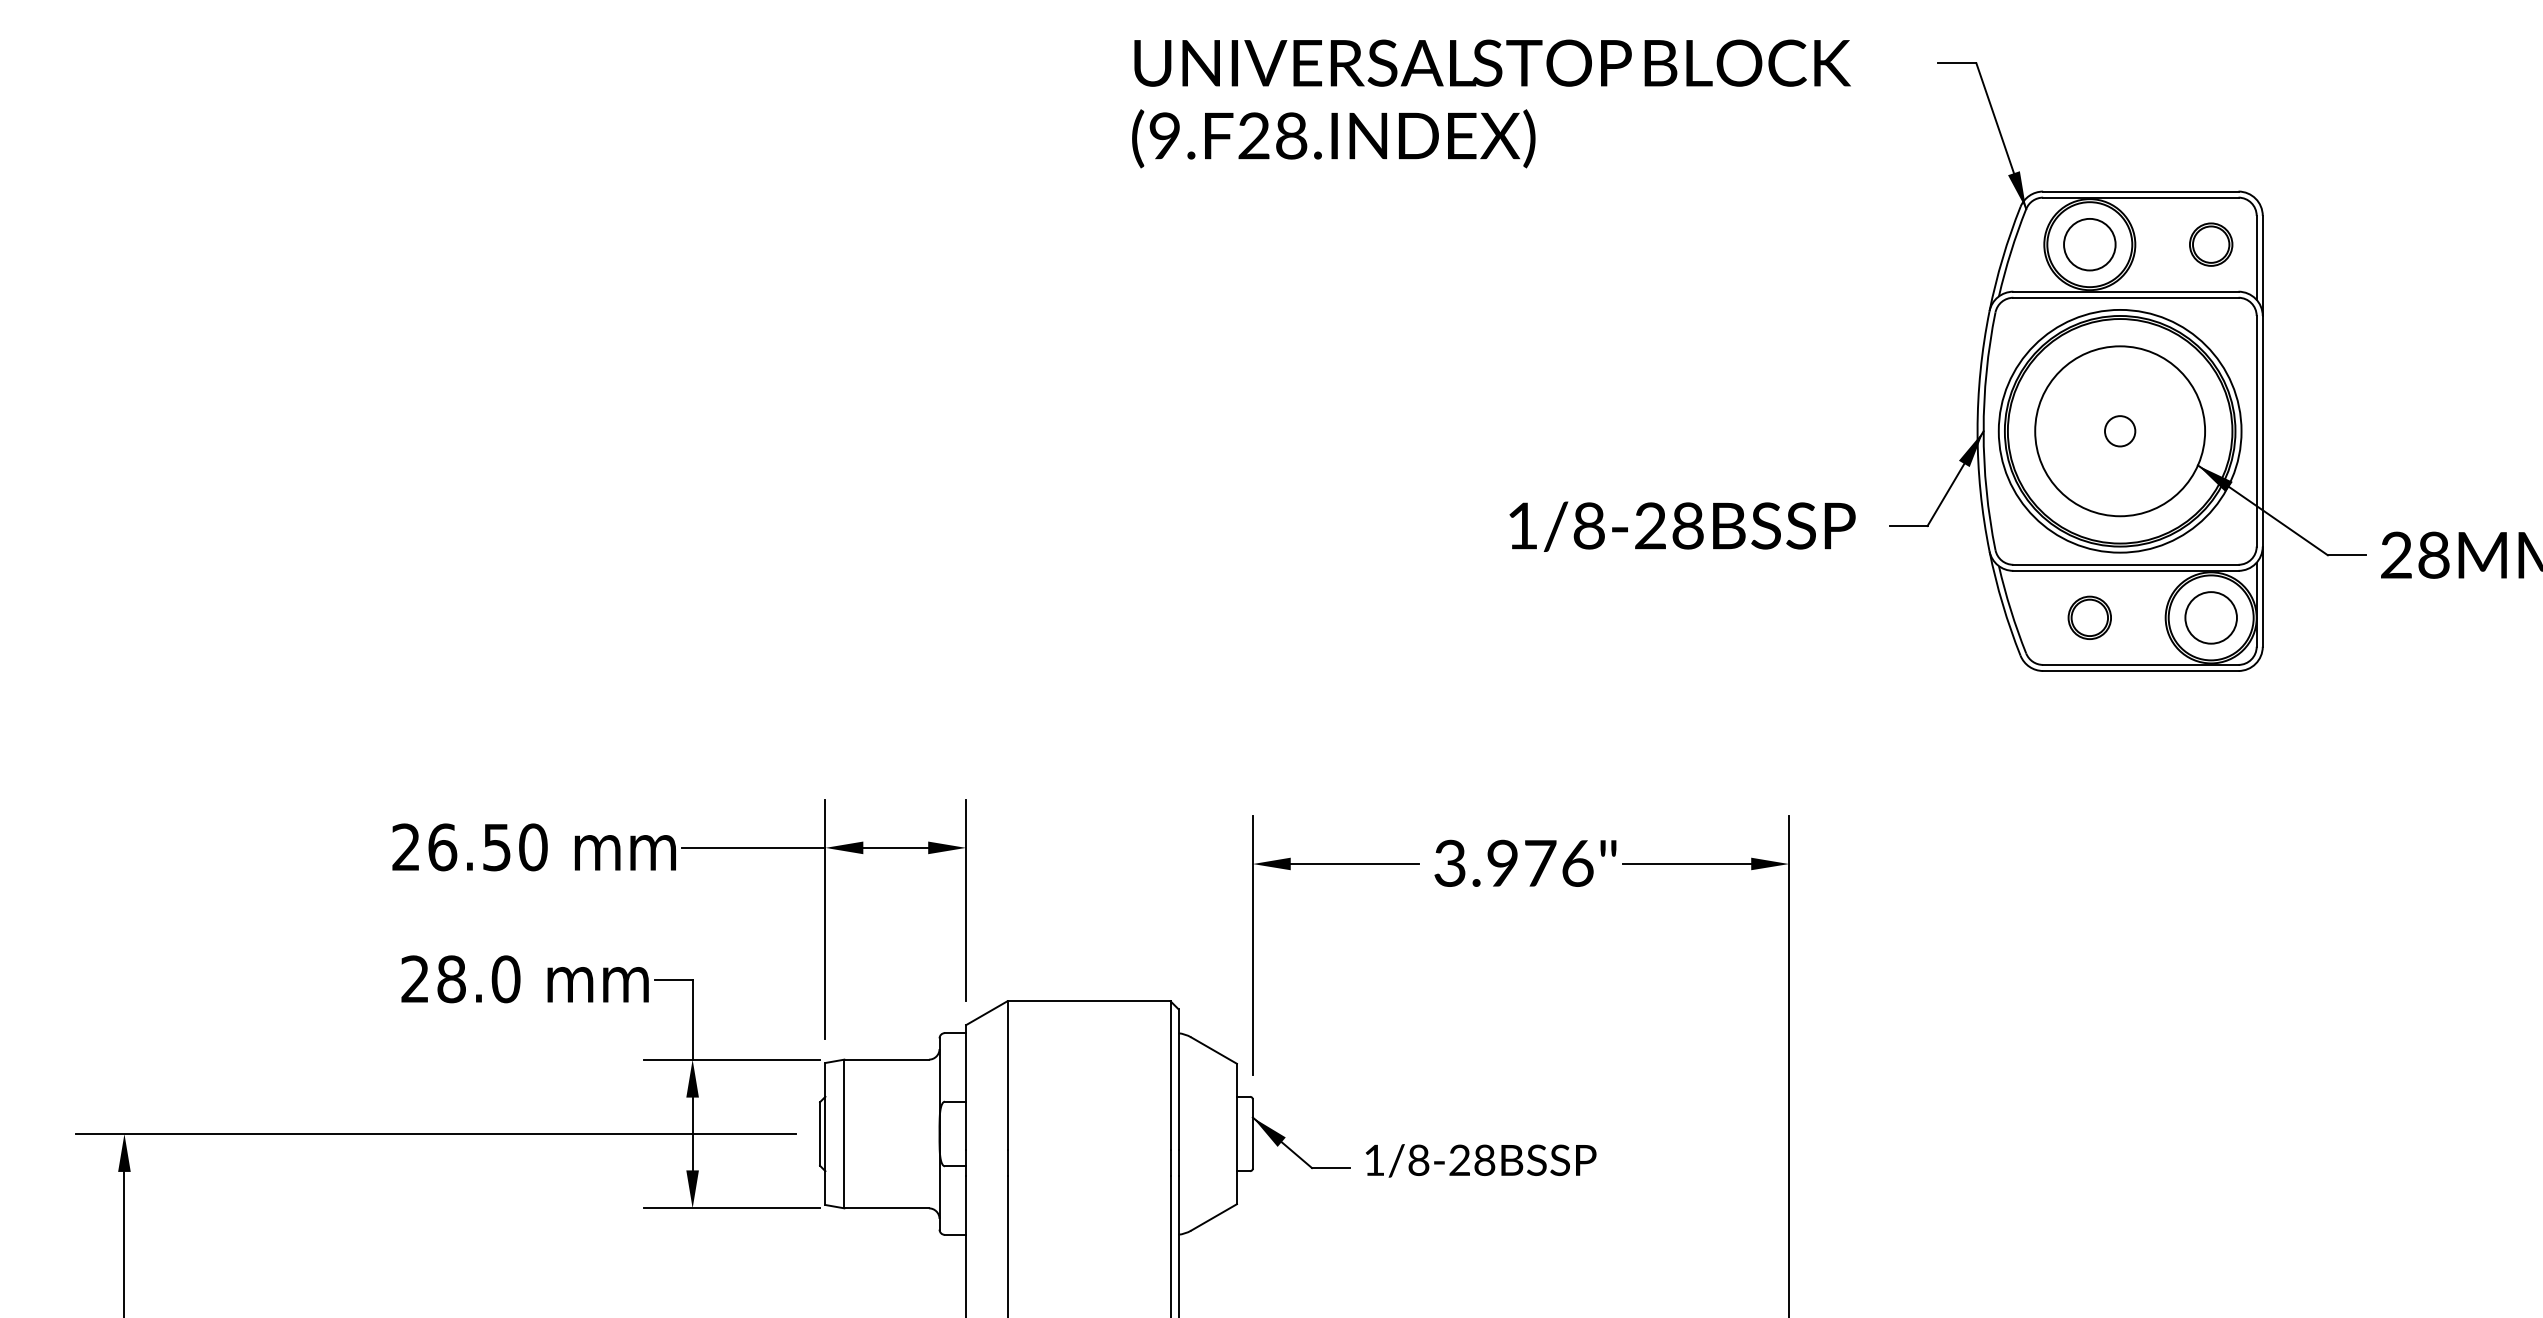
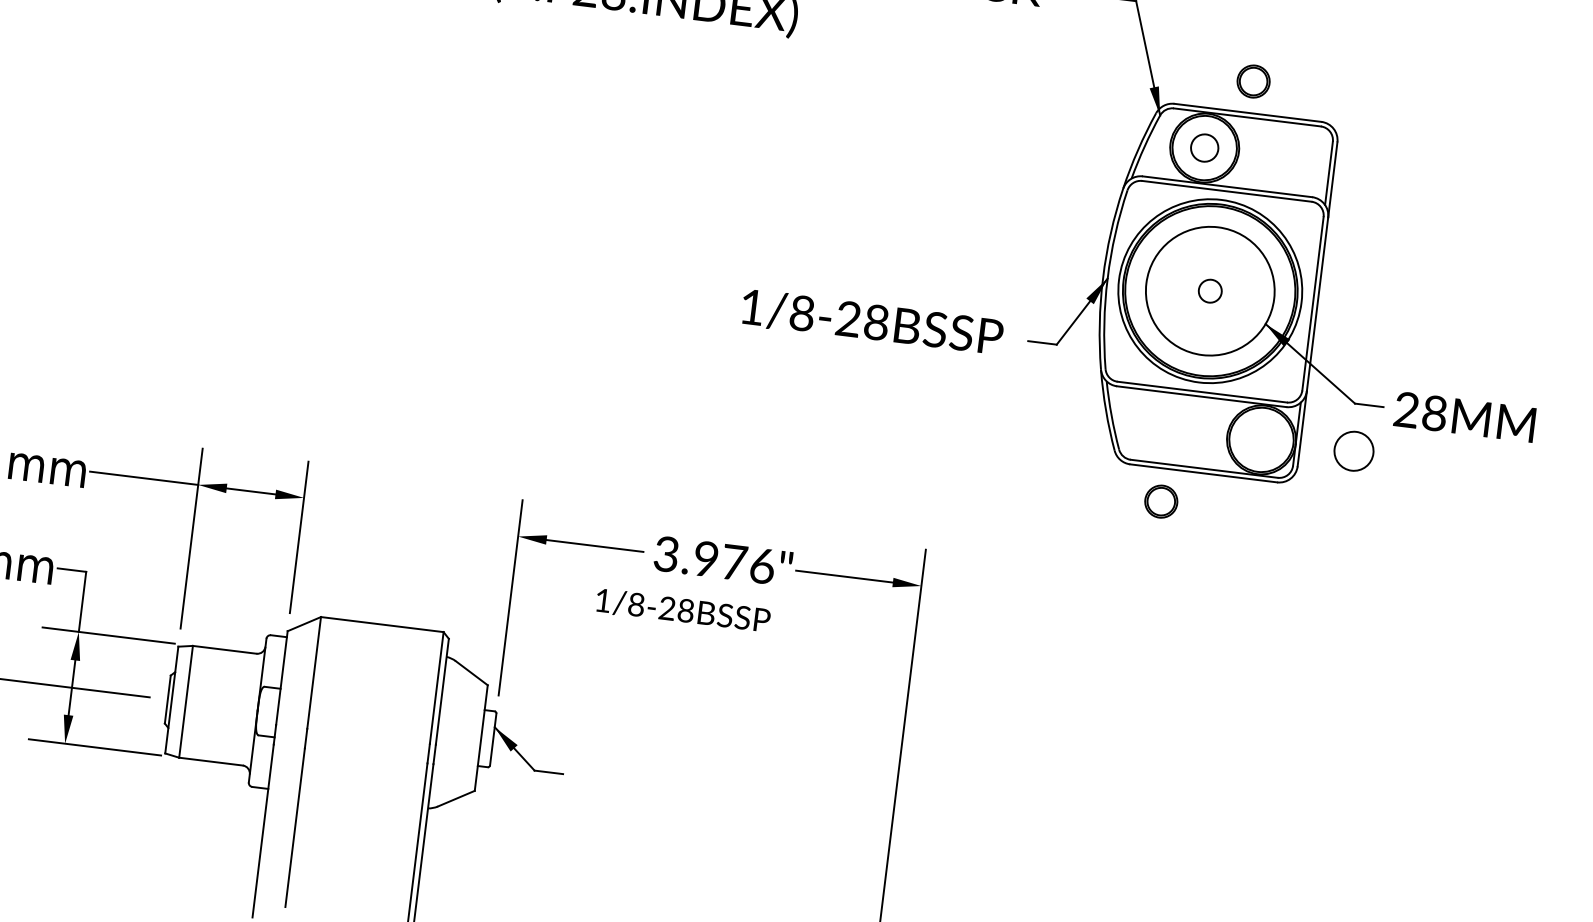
circle: (2089, 244) -> (1204, 147), size x0.7
part: (2211, 244) -> (1253, 81), moved
part: (2089, 617) -> (1161, 501), moved
circle: (2210, 617) -> (1353, 450), moved
text: (1481, 1160) -> (683, 610), moved

